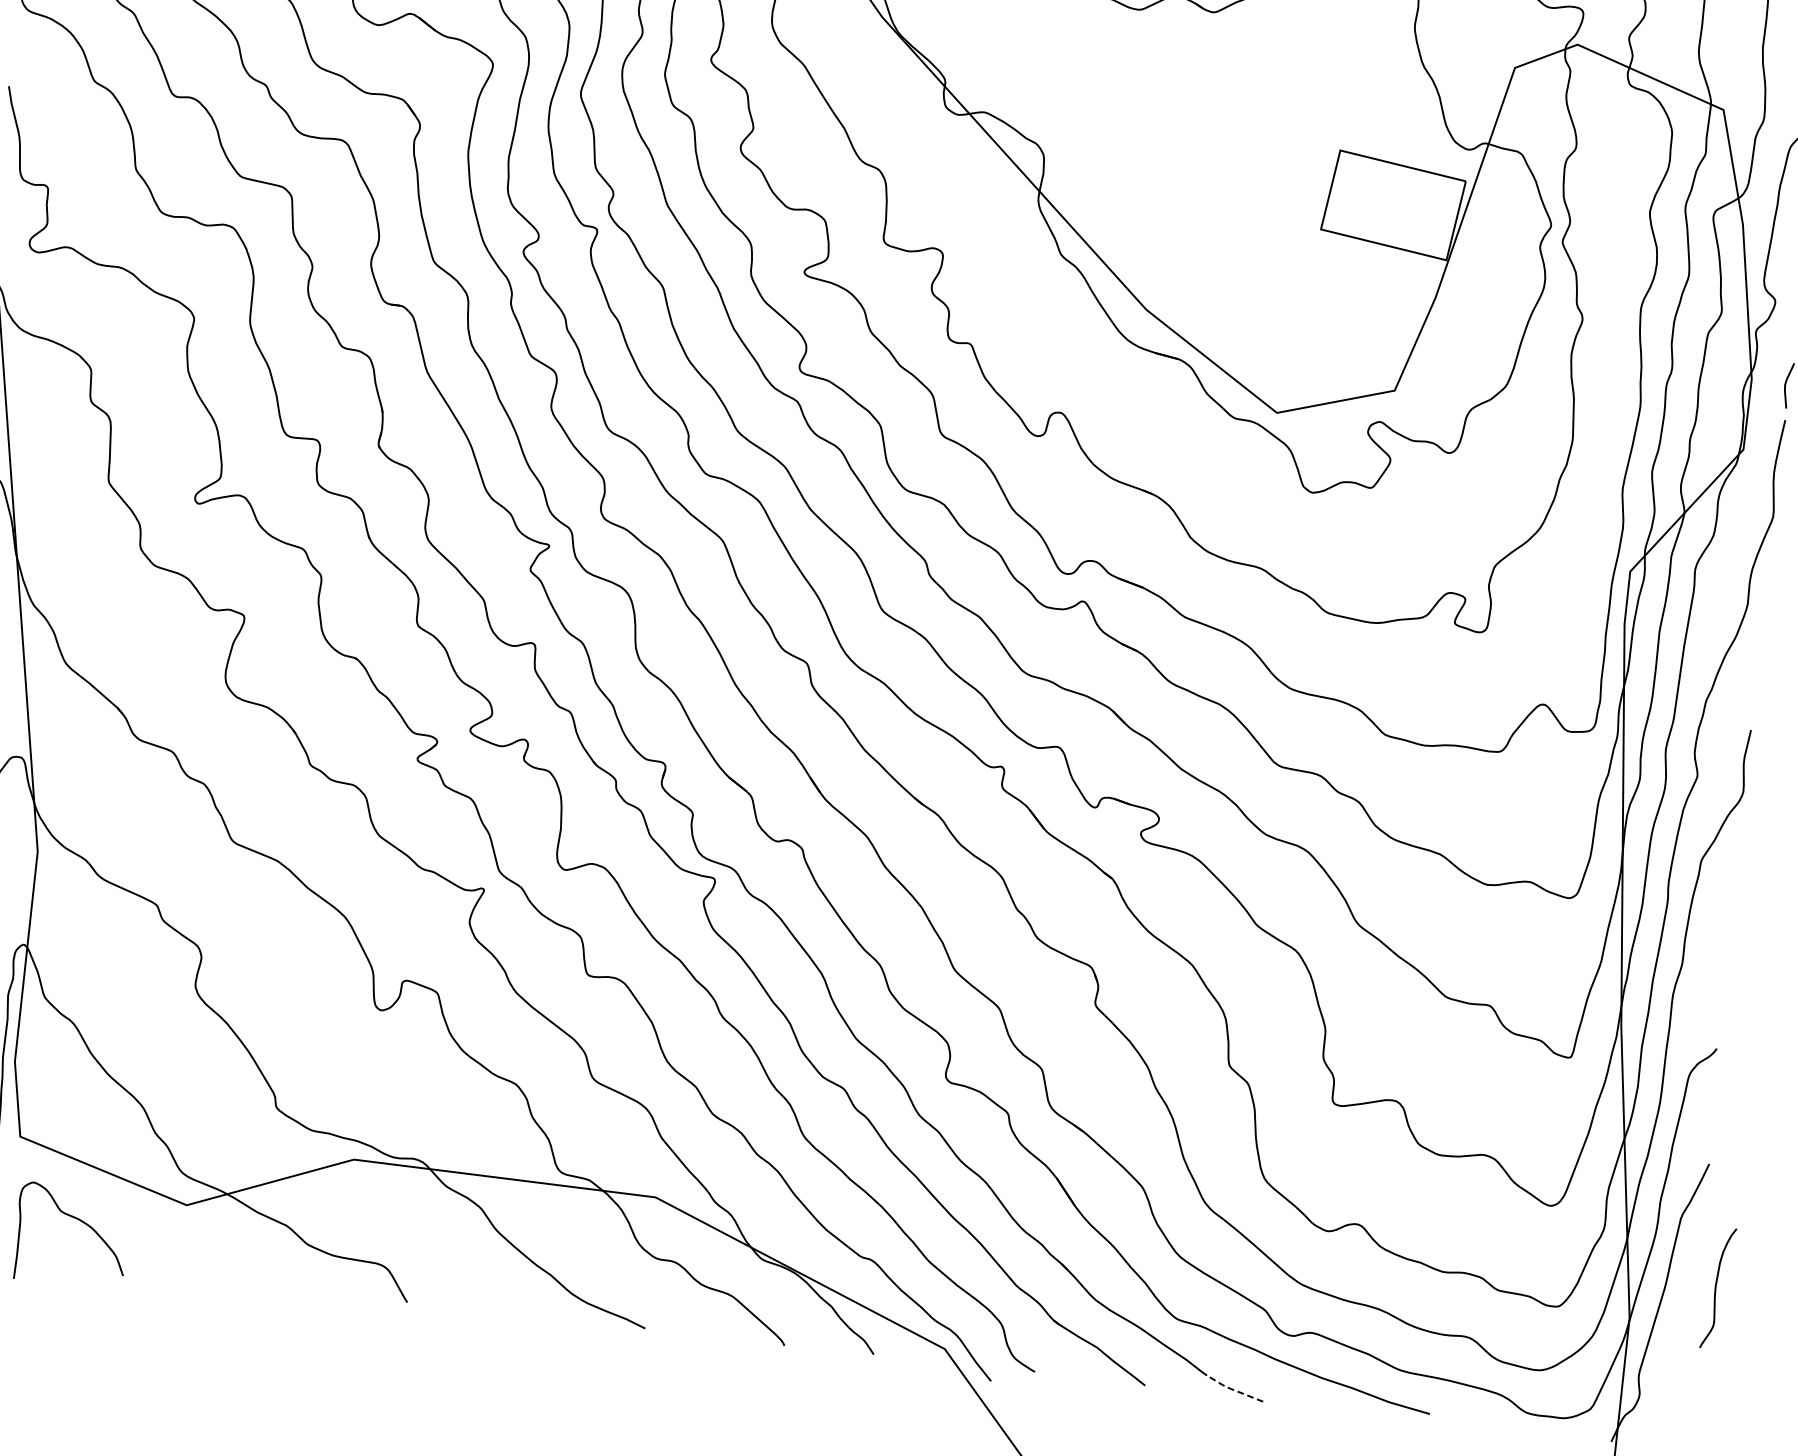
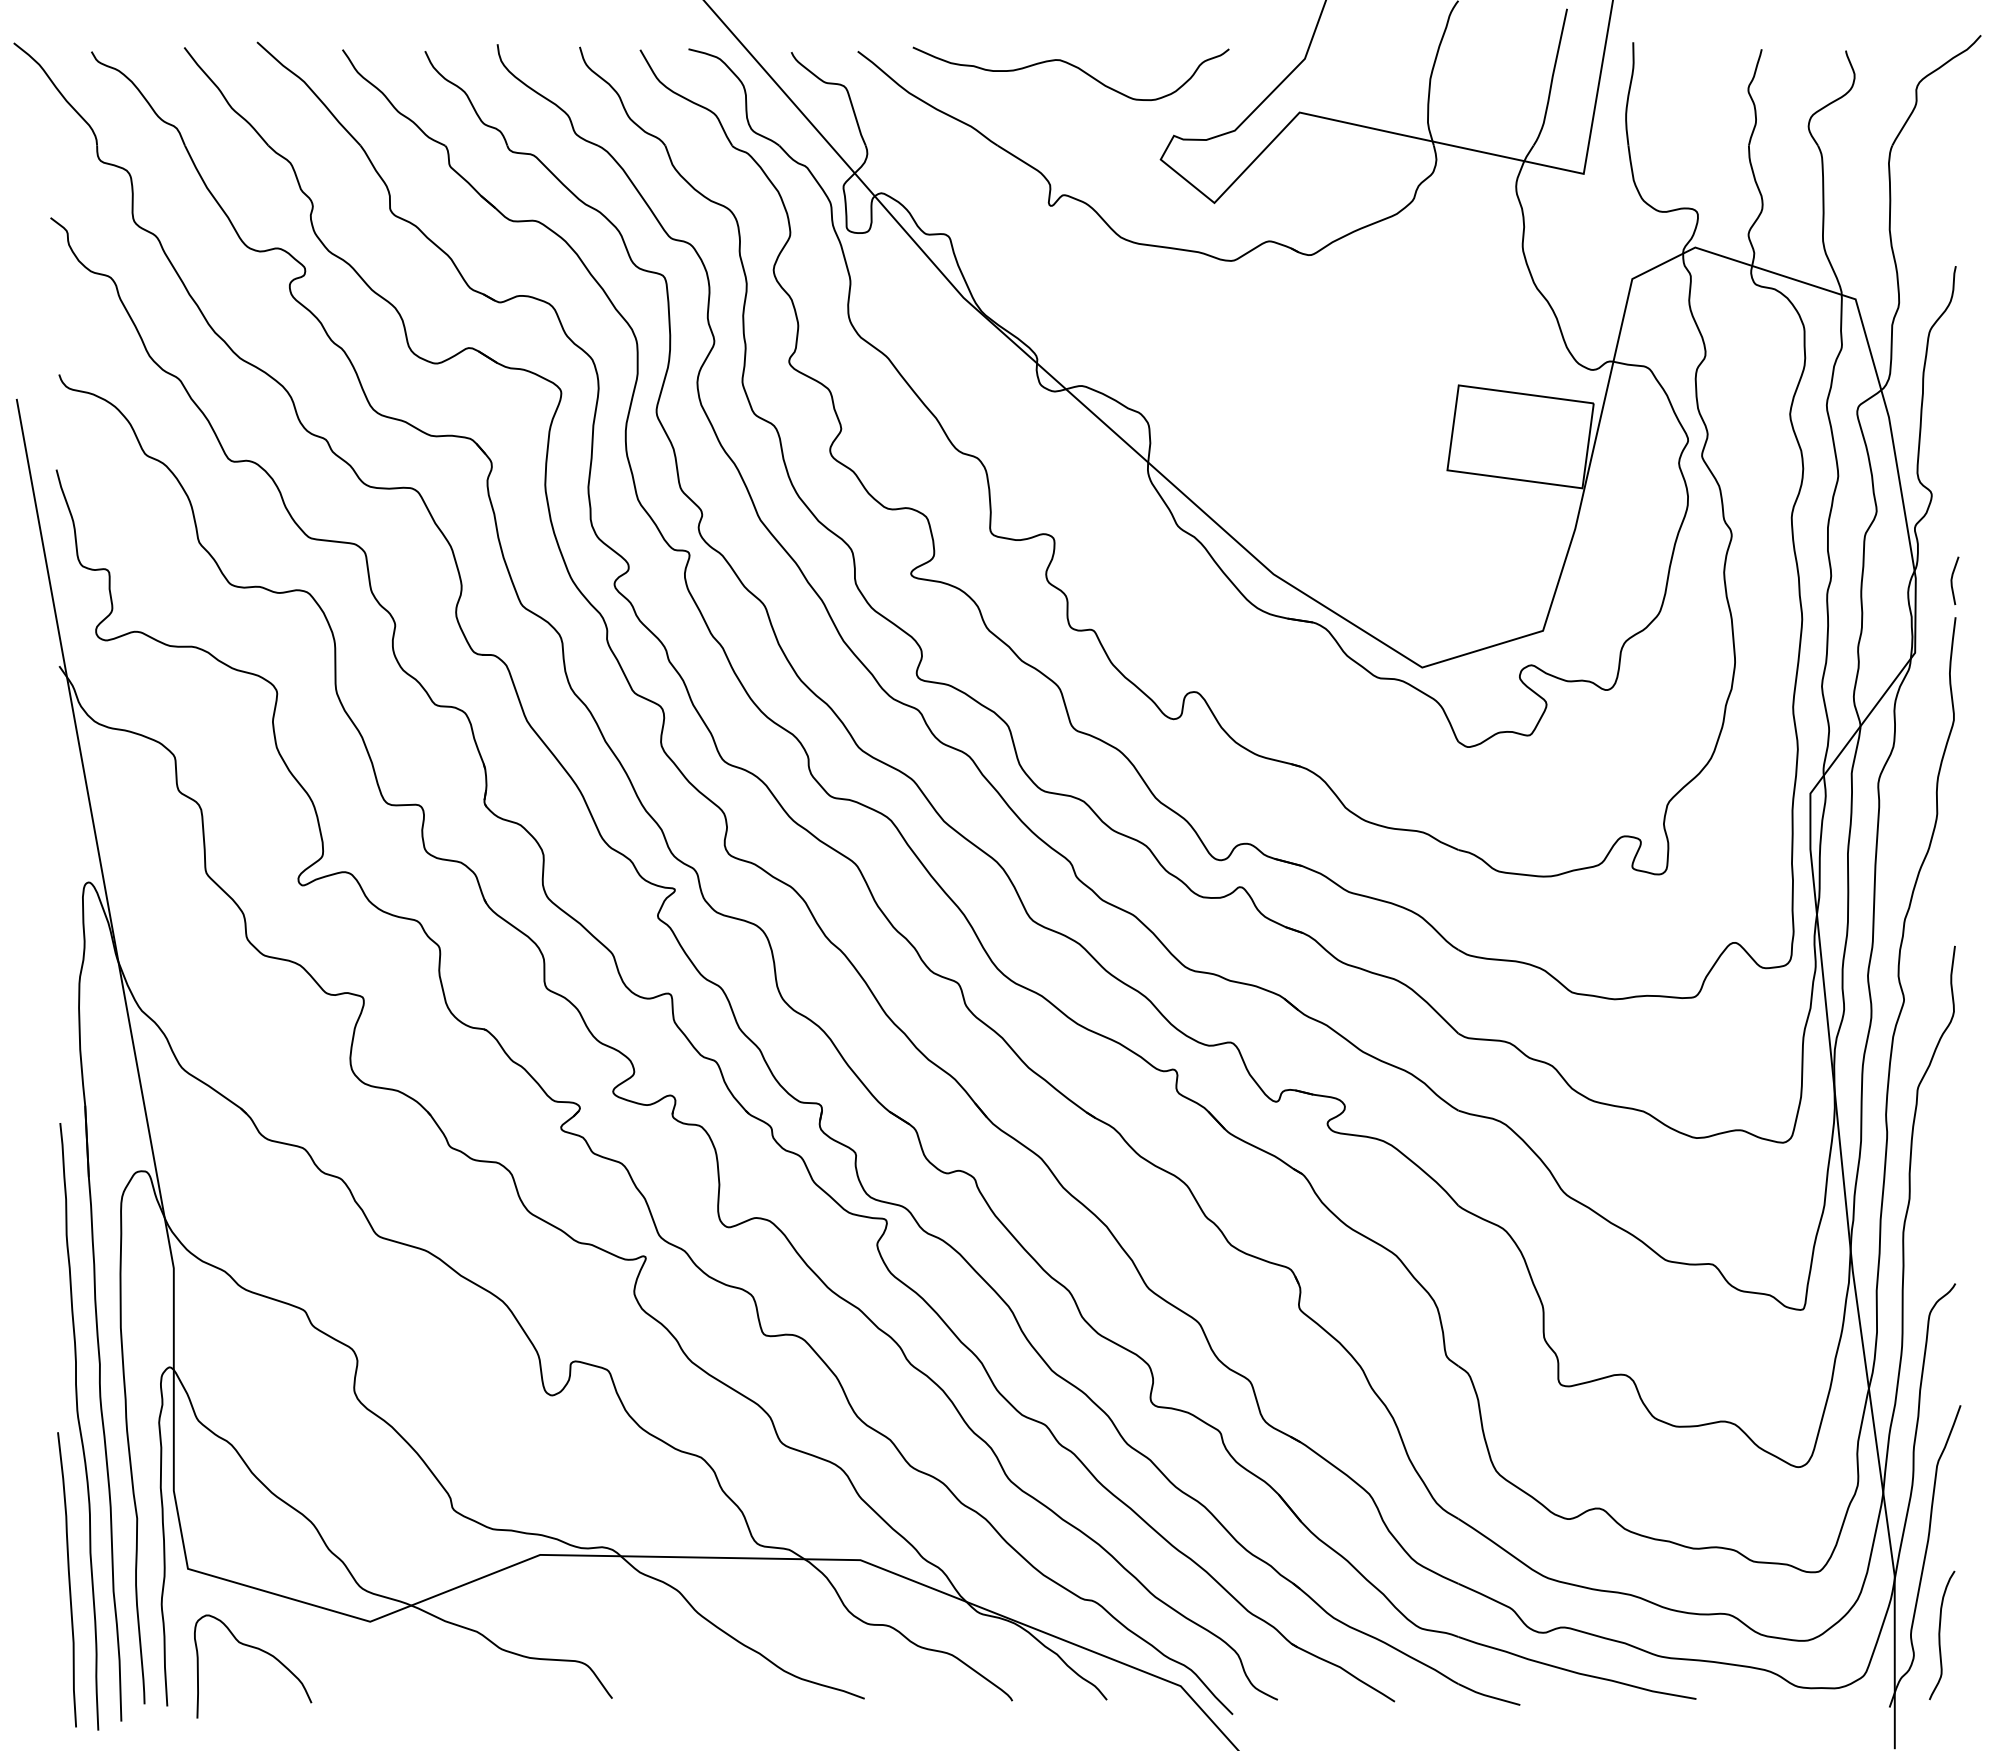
curve: (1716, 1288) -> (1940, 1635), moved
line: (1233, 1389) -> (1487, 1695), dashed -> solid

